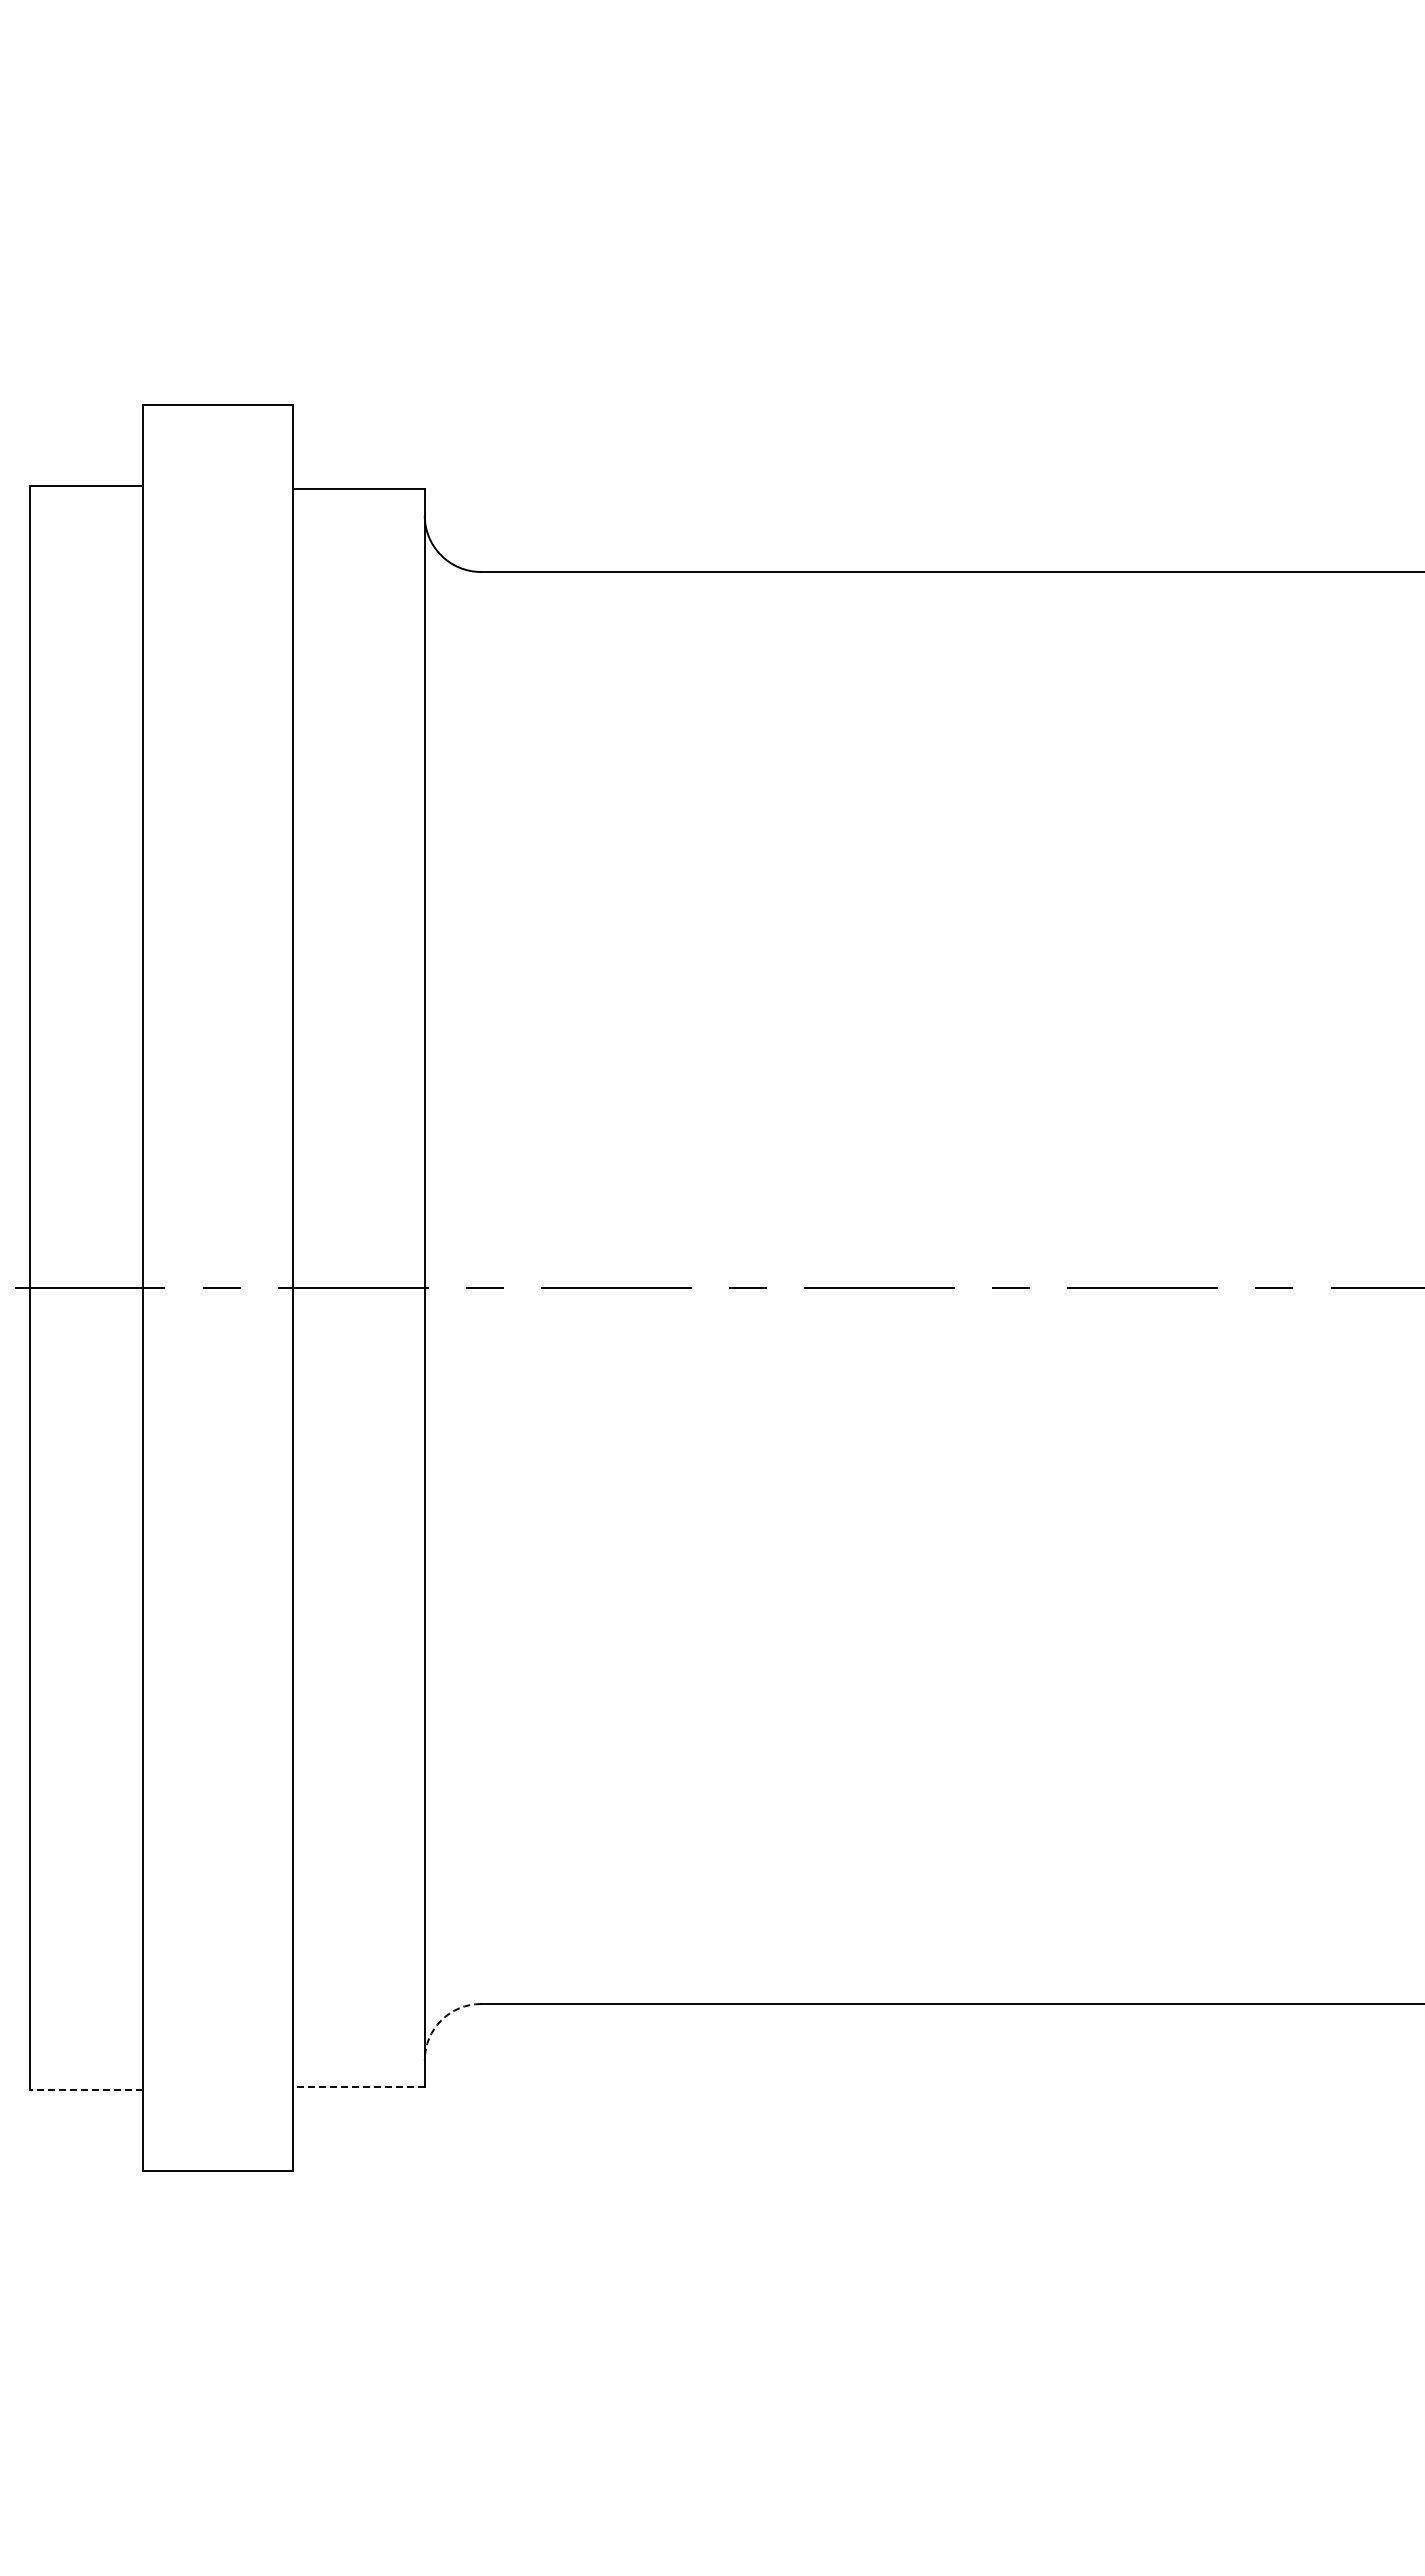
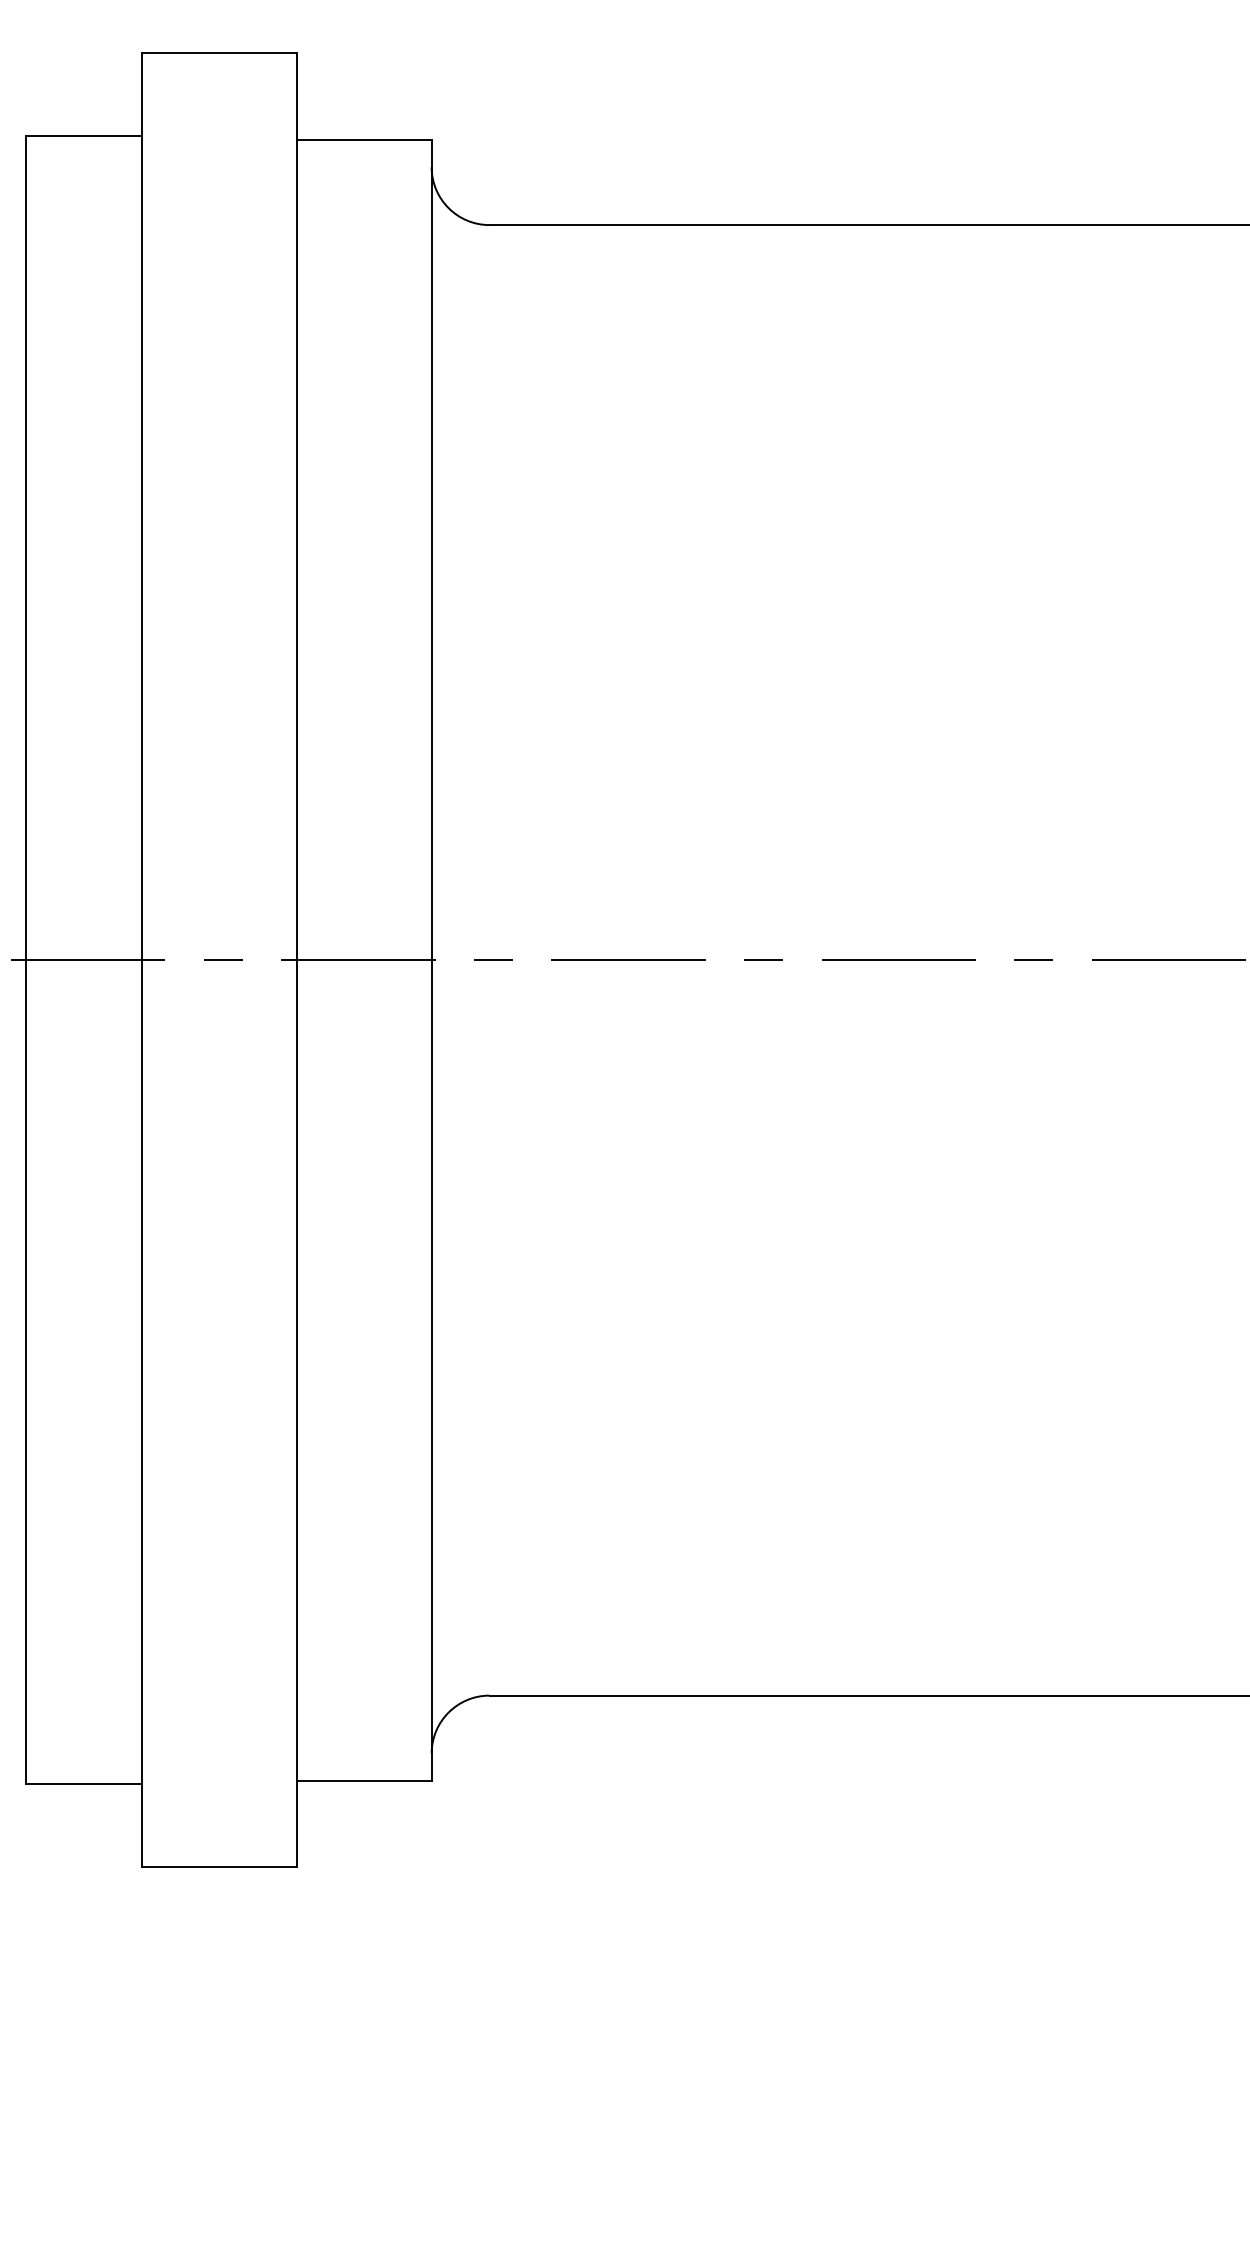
arc: (441, 2020) -> (448, 1712), dashed -> solid
line: (358, 2086) -> (363, 1780), dashed -> solid
line: (85, 2090) -> (83, 1784), dashed -> solid

